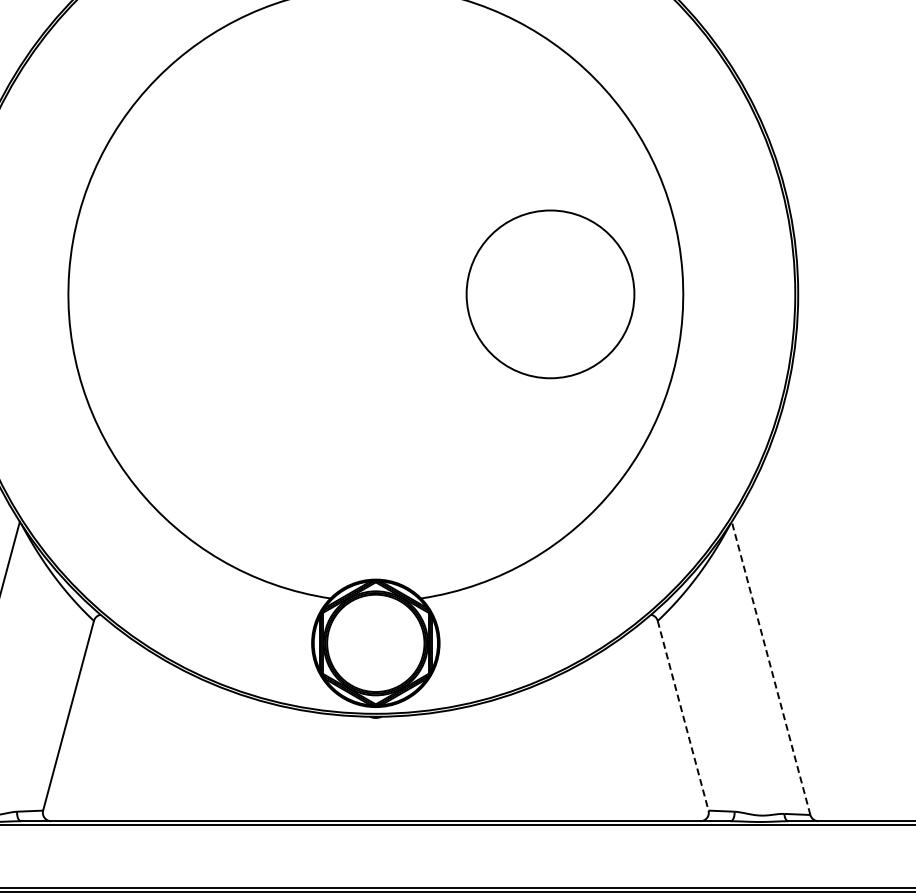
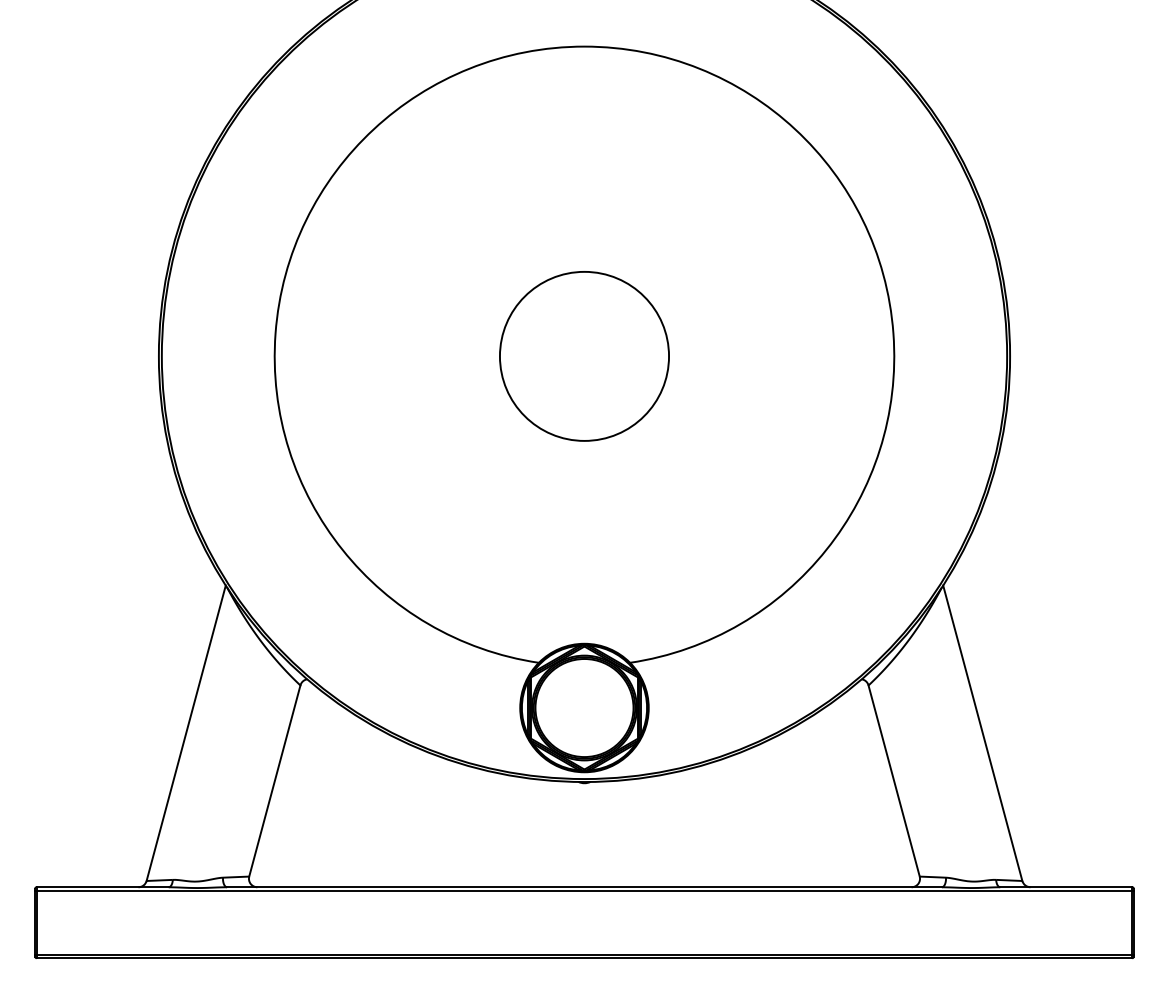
circle: (550, 294) -> (584, 356), moved
line: (770, 668) -> (982, 733), dashed -> solid
line: (683, 716) -> (894, 781), dashed -> solid

